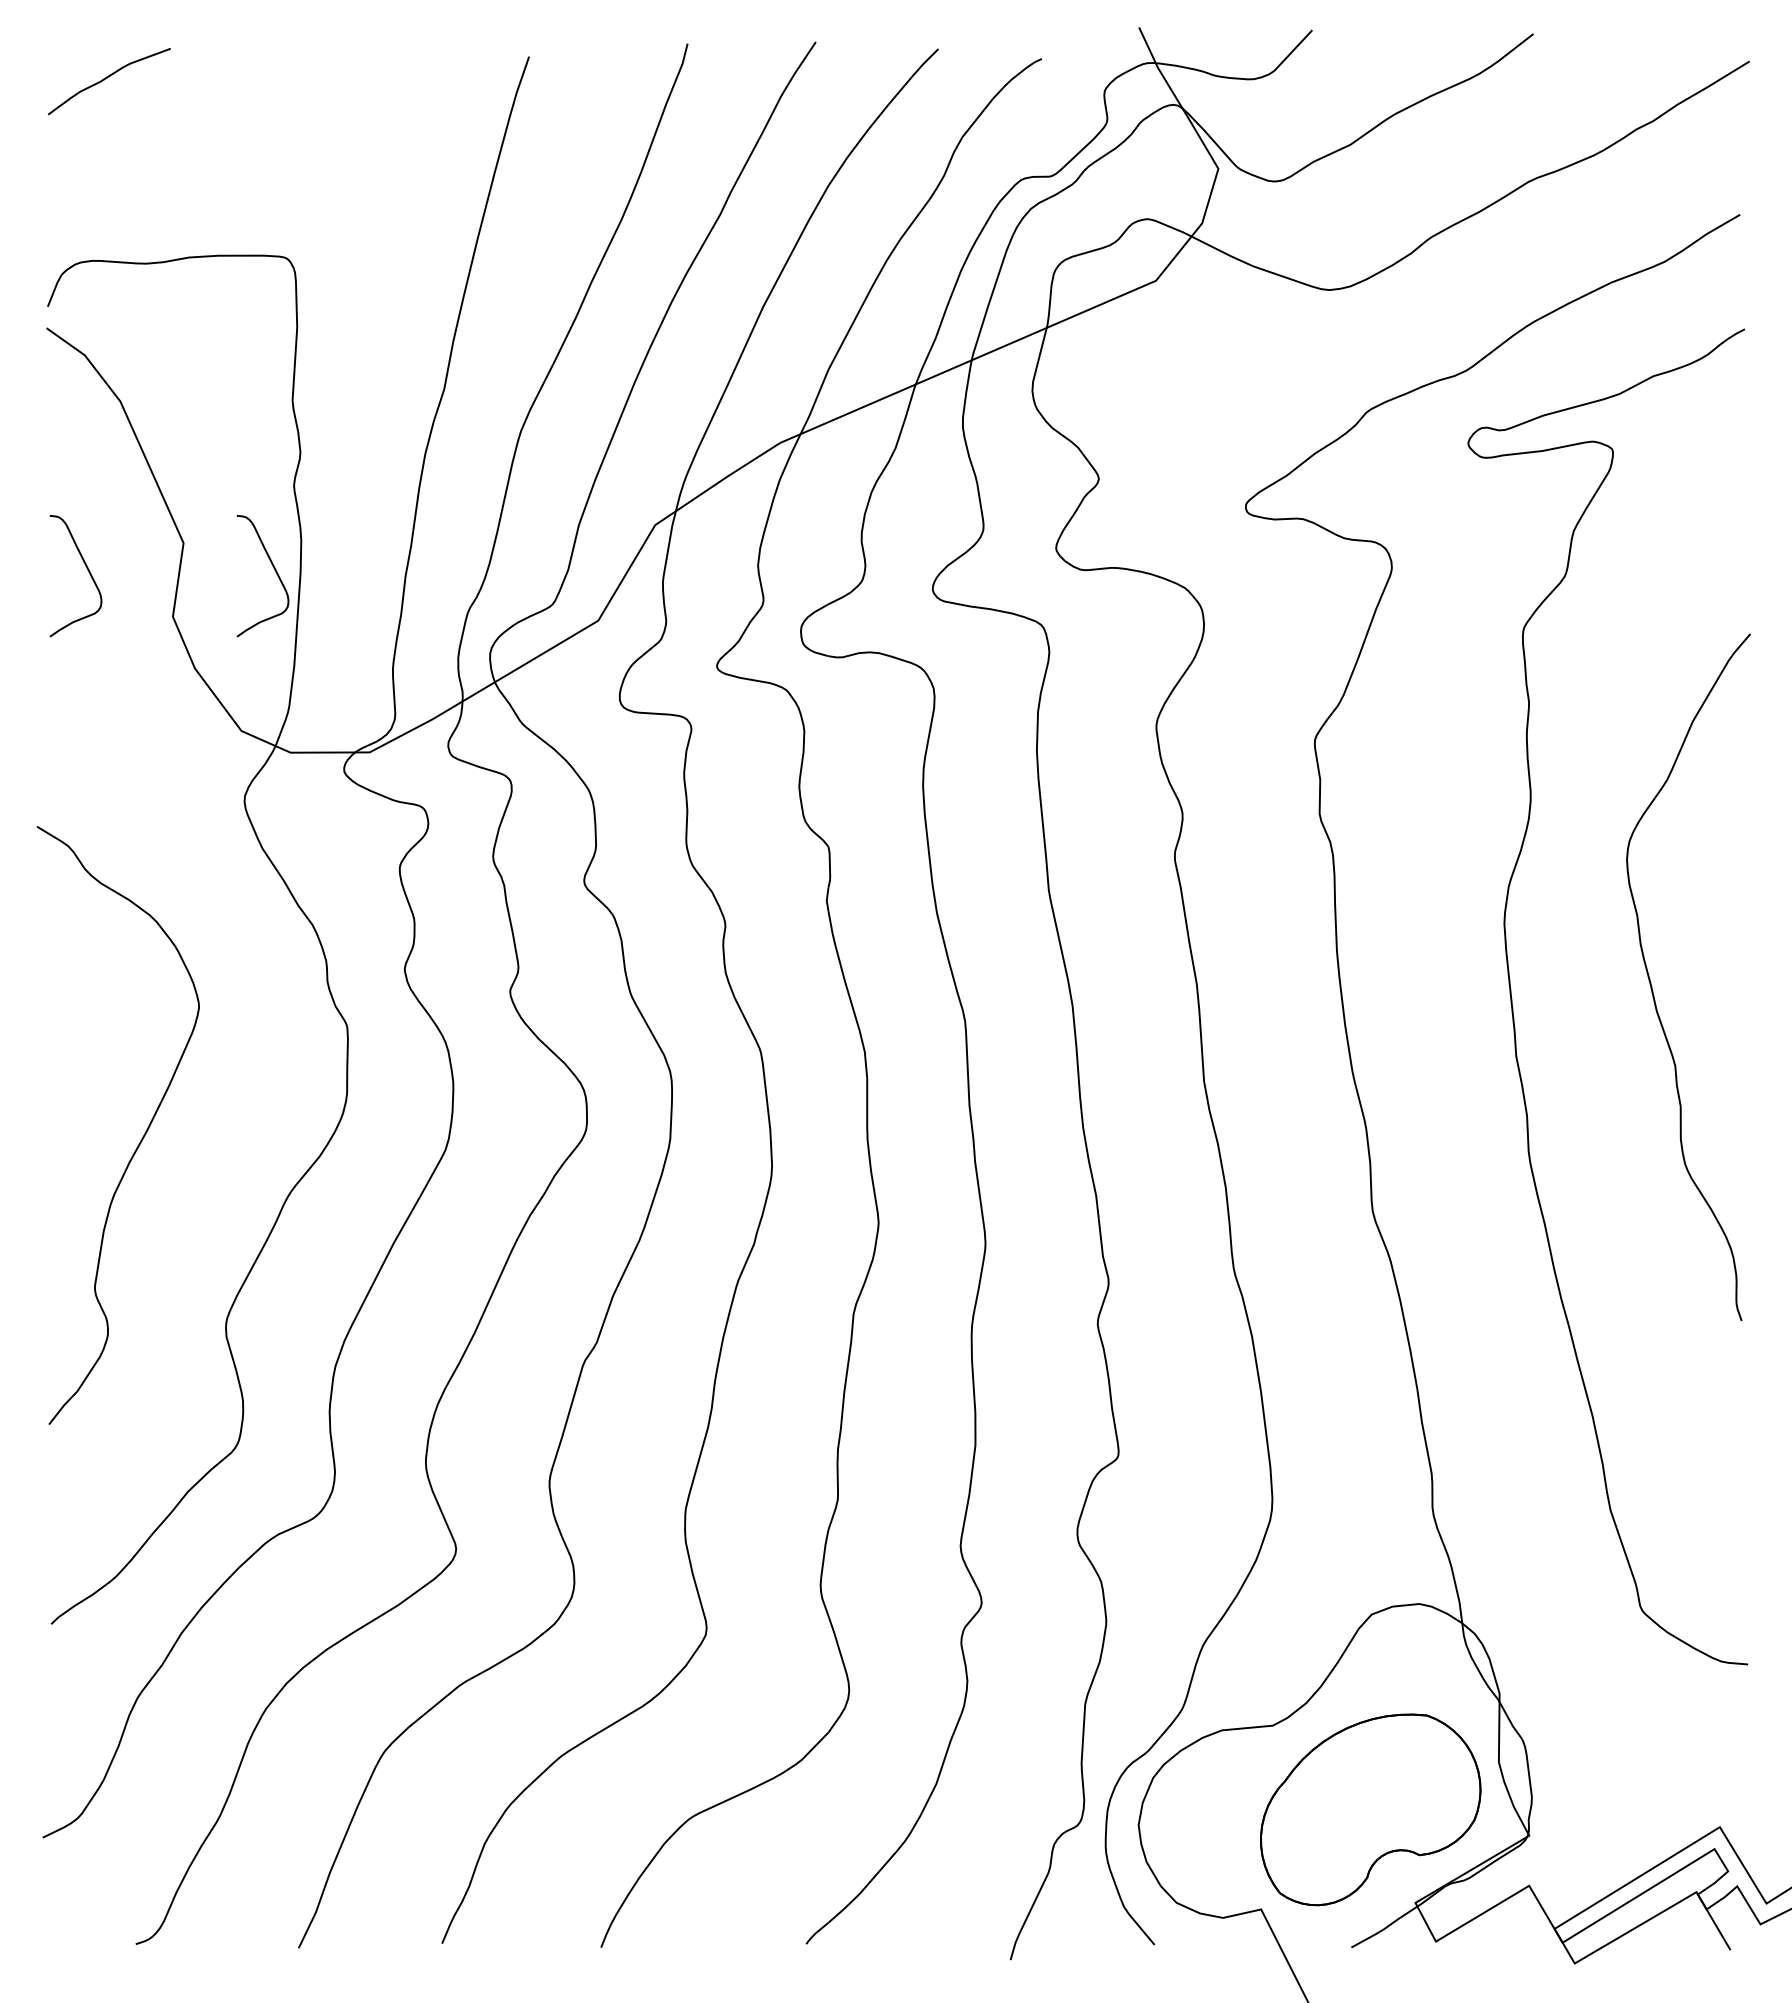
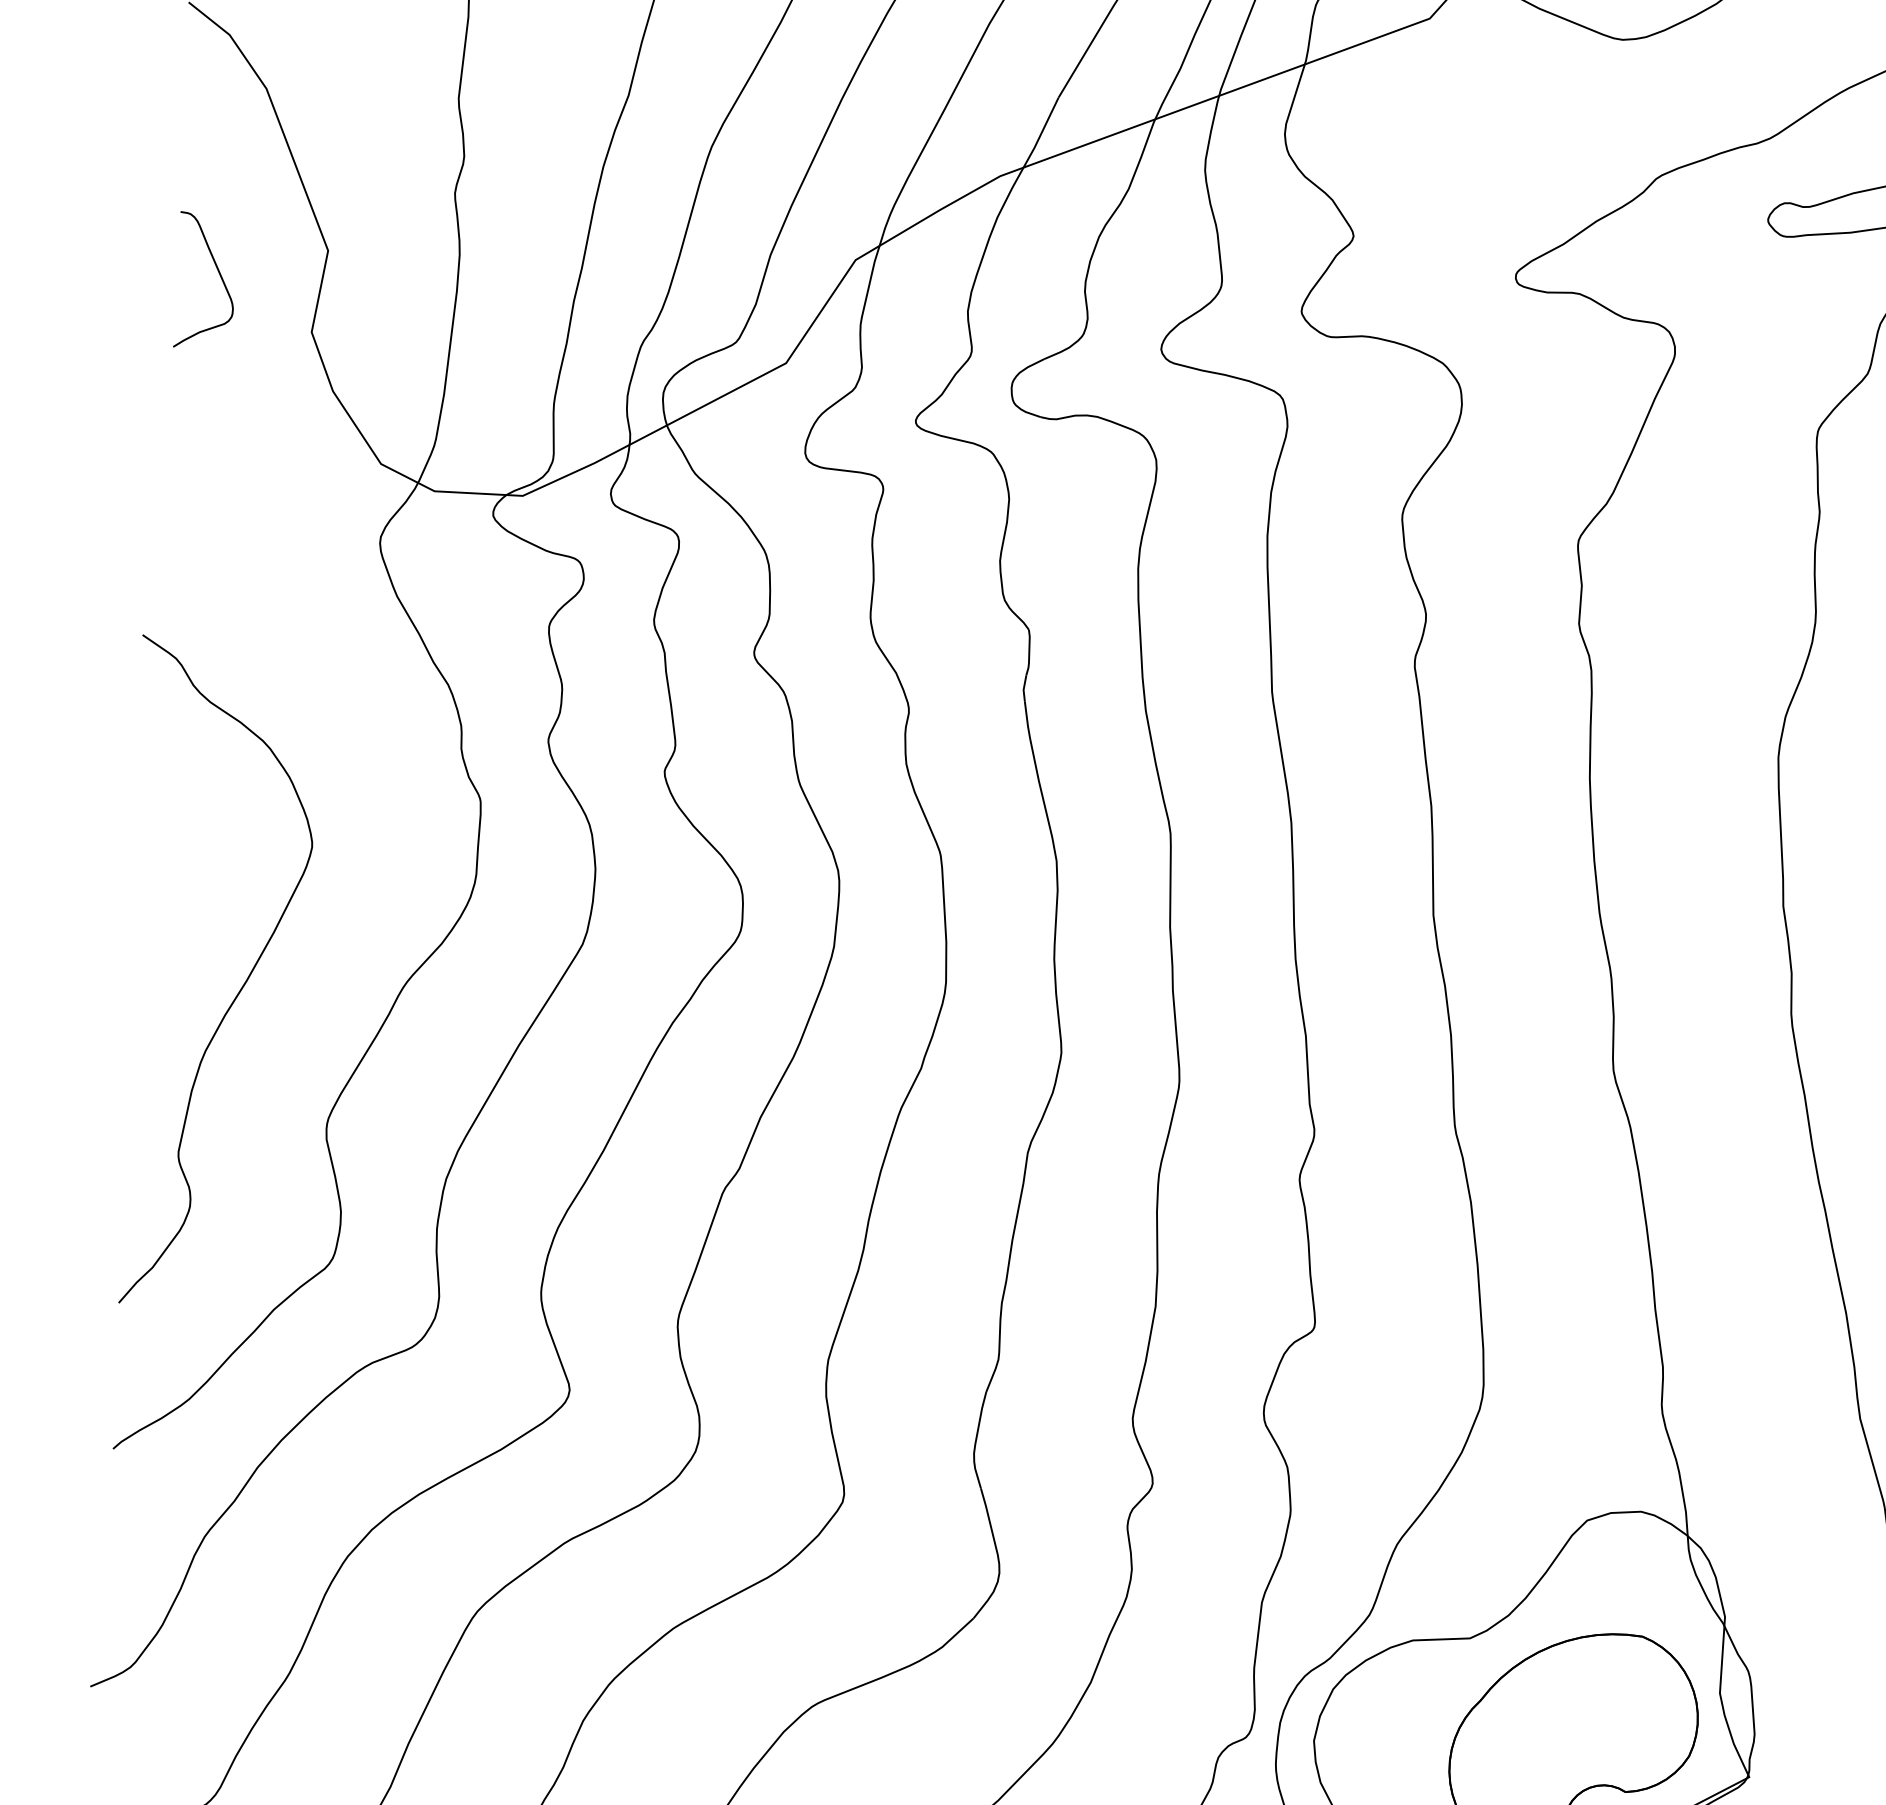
curve: (274, 570) -> (427, 286), removed
curve: (141, 1138) -> (239, 989), moved

